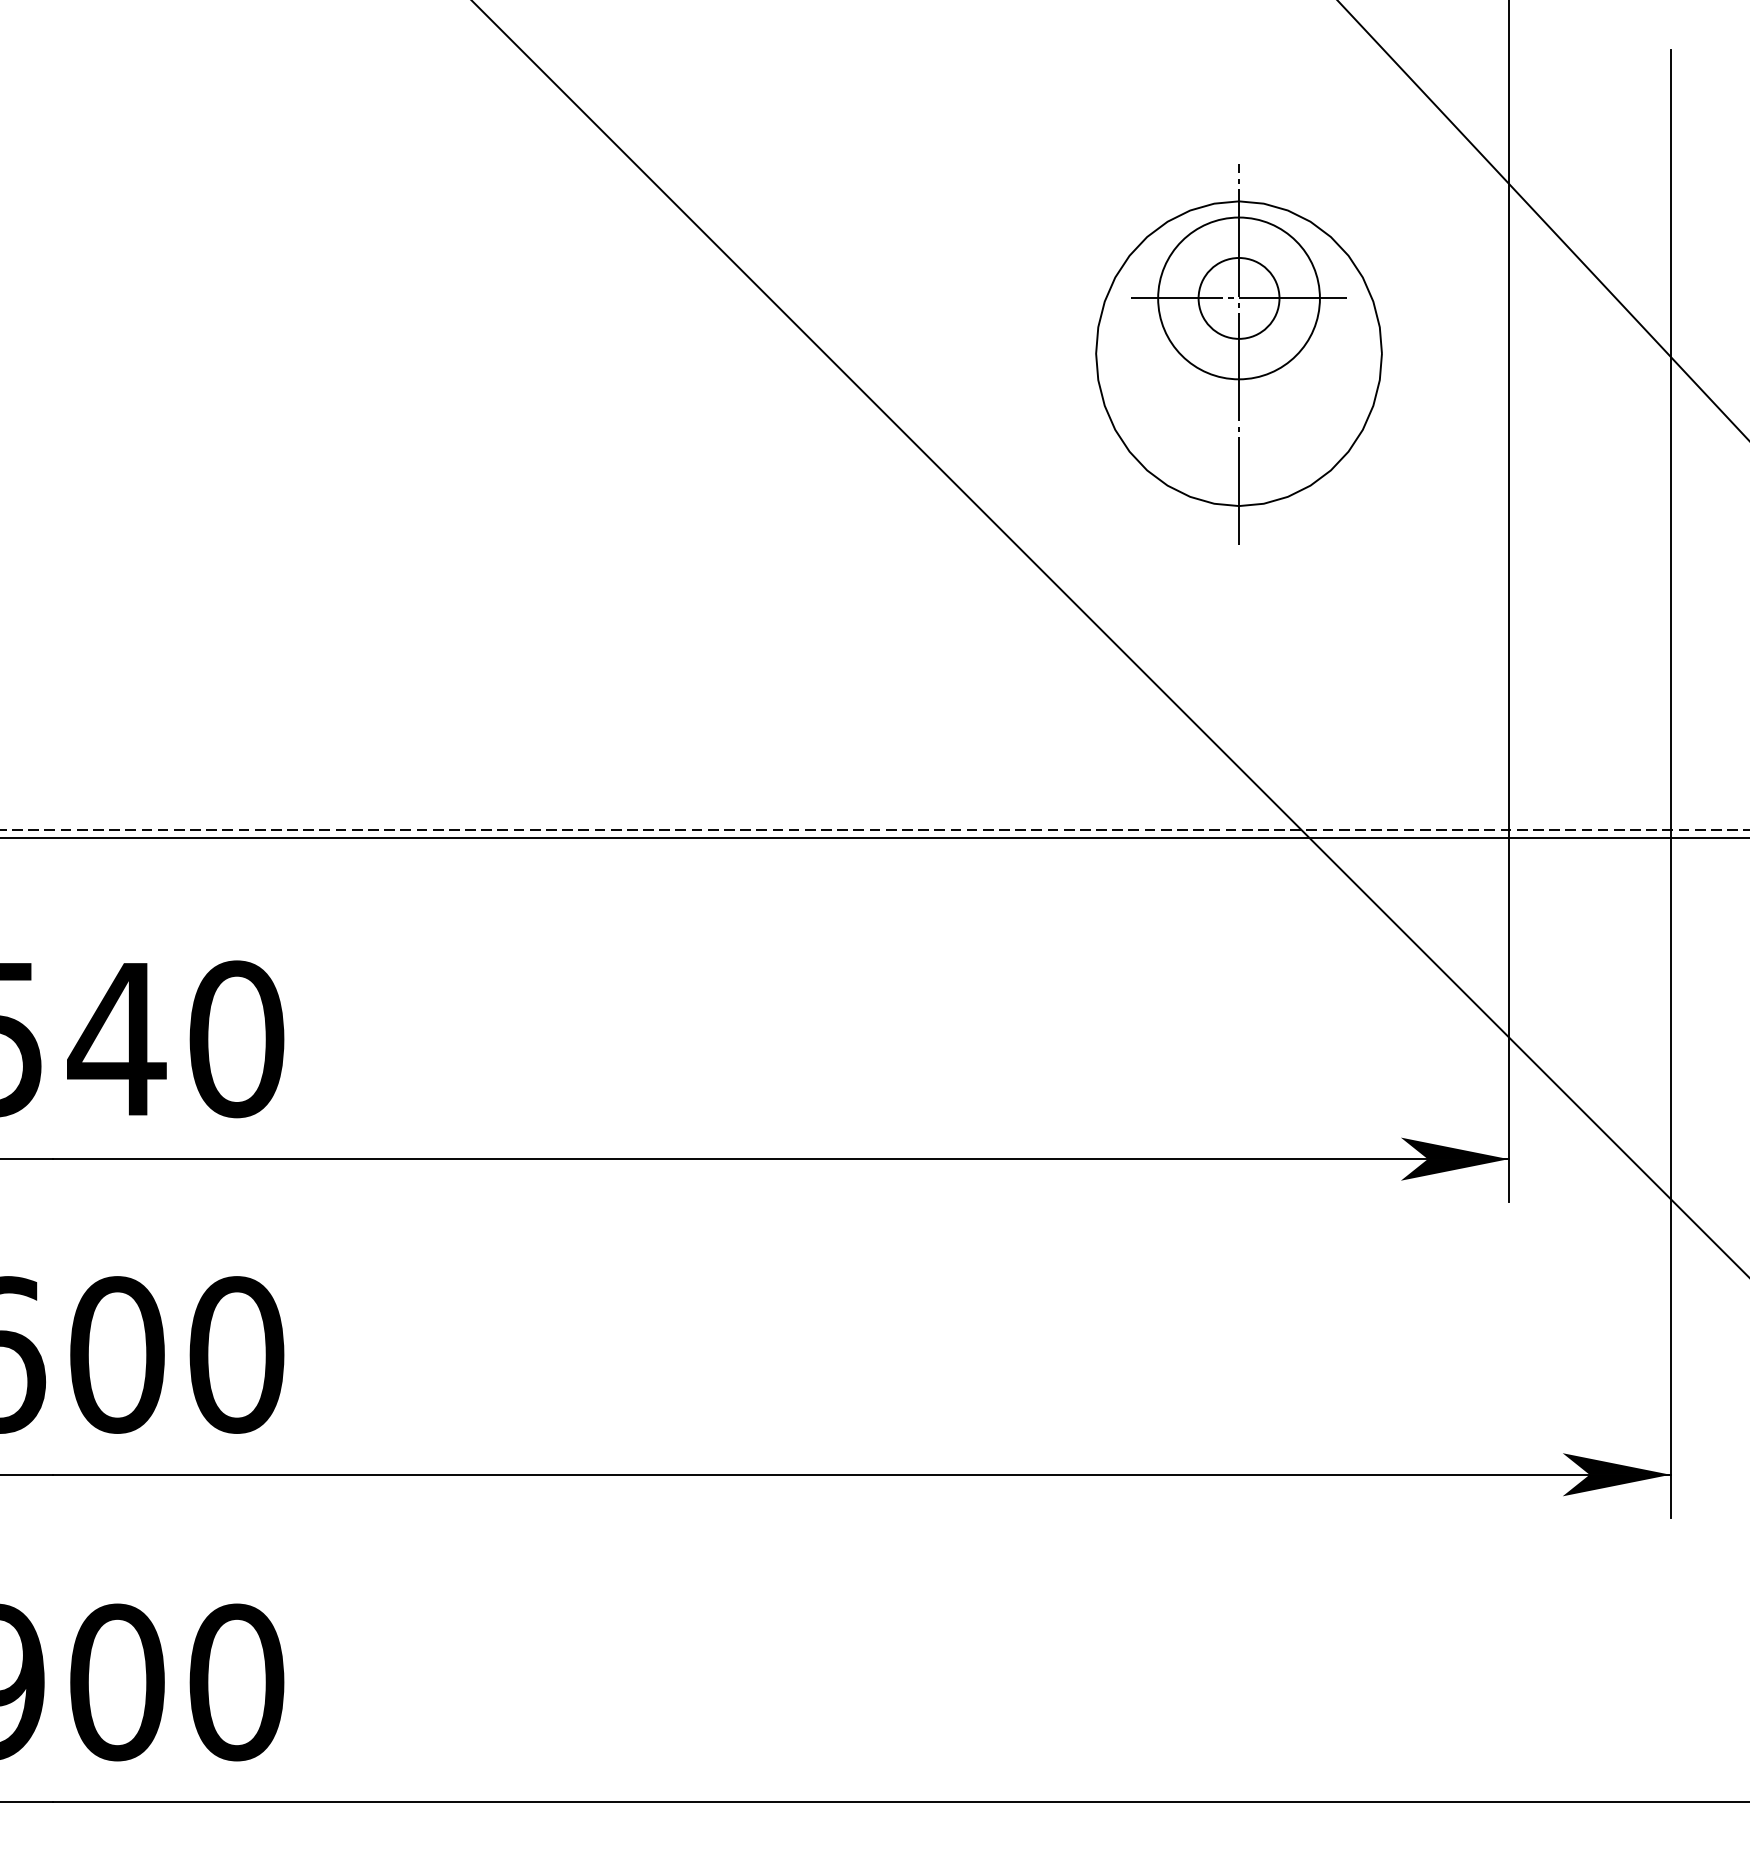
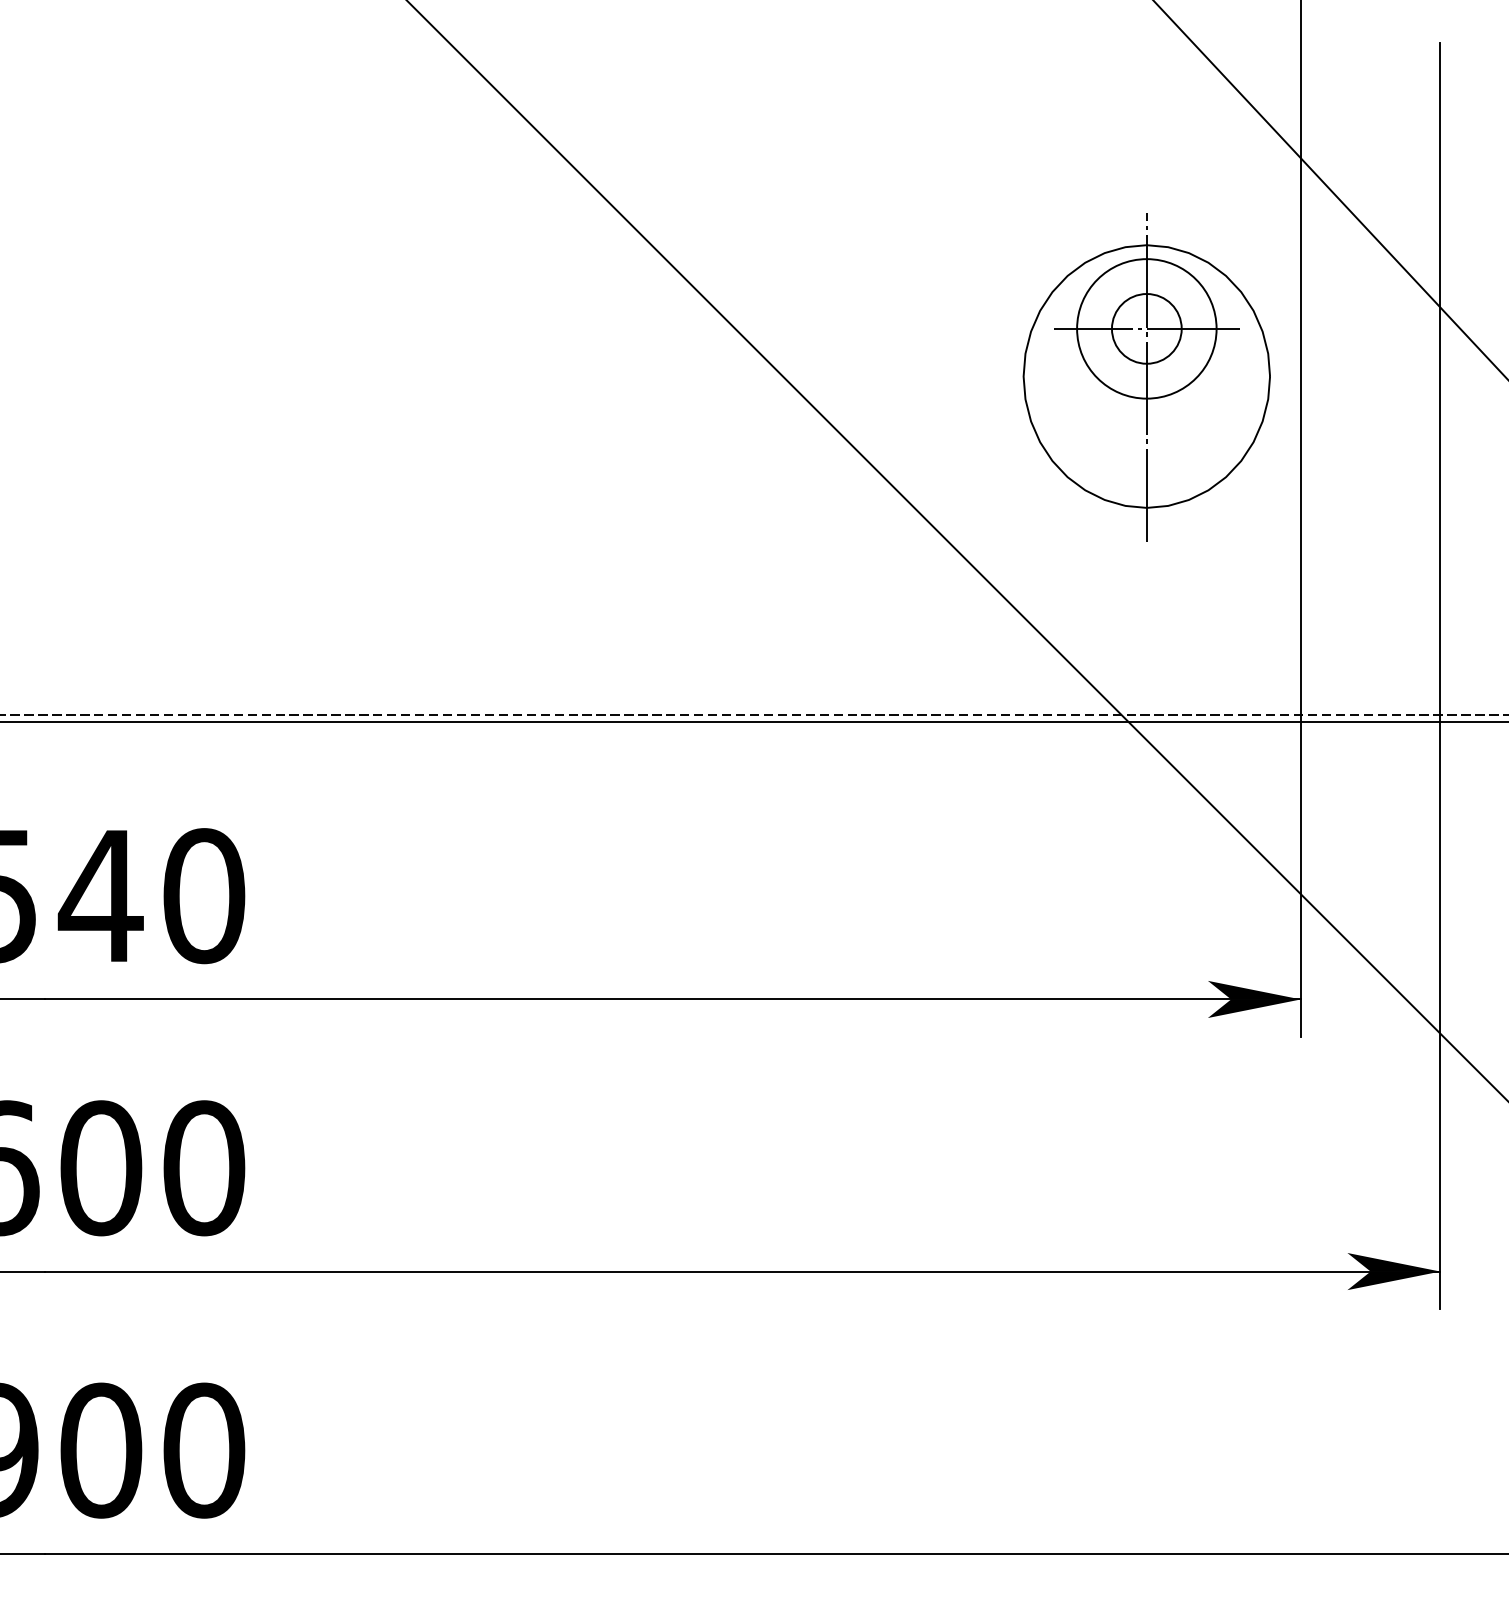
part: (1238, 354) -> (1146, 377), moved

